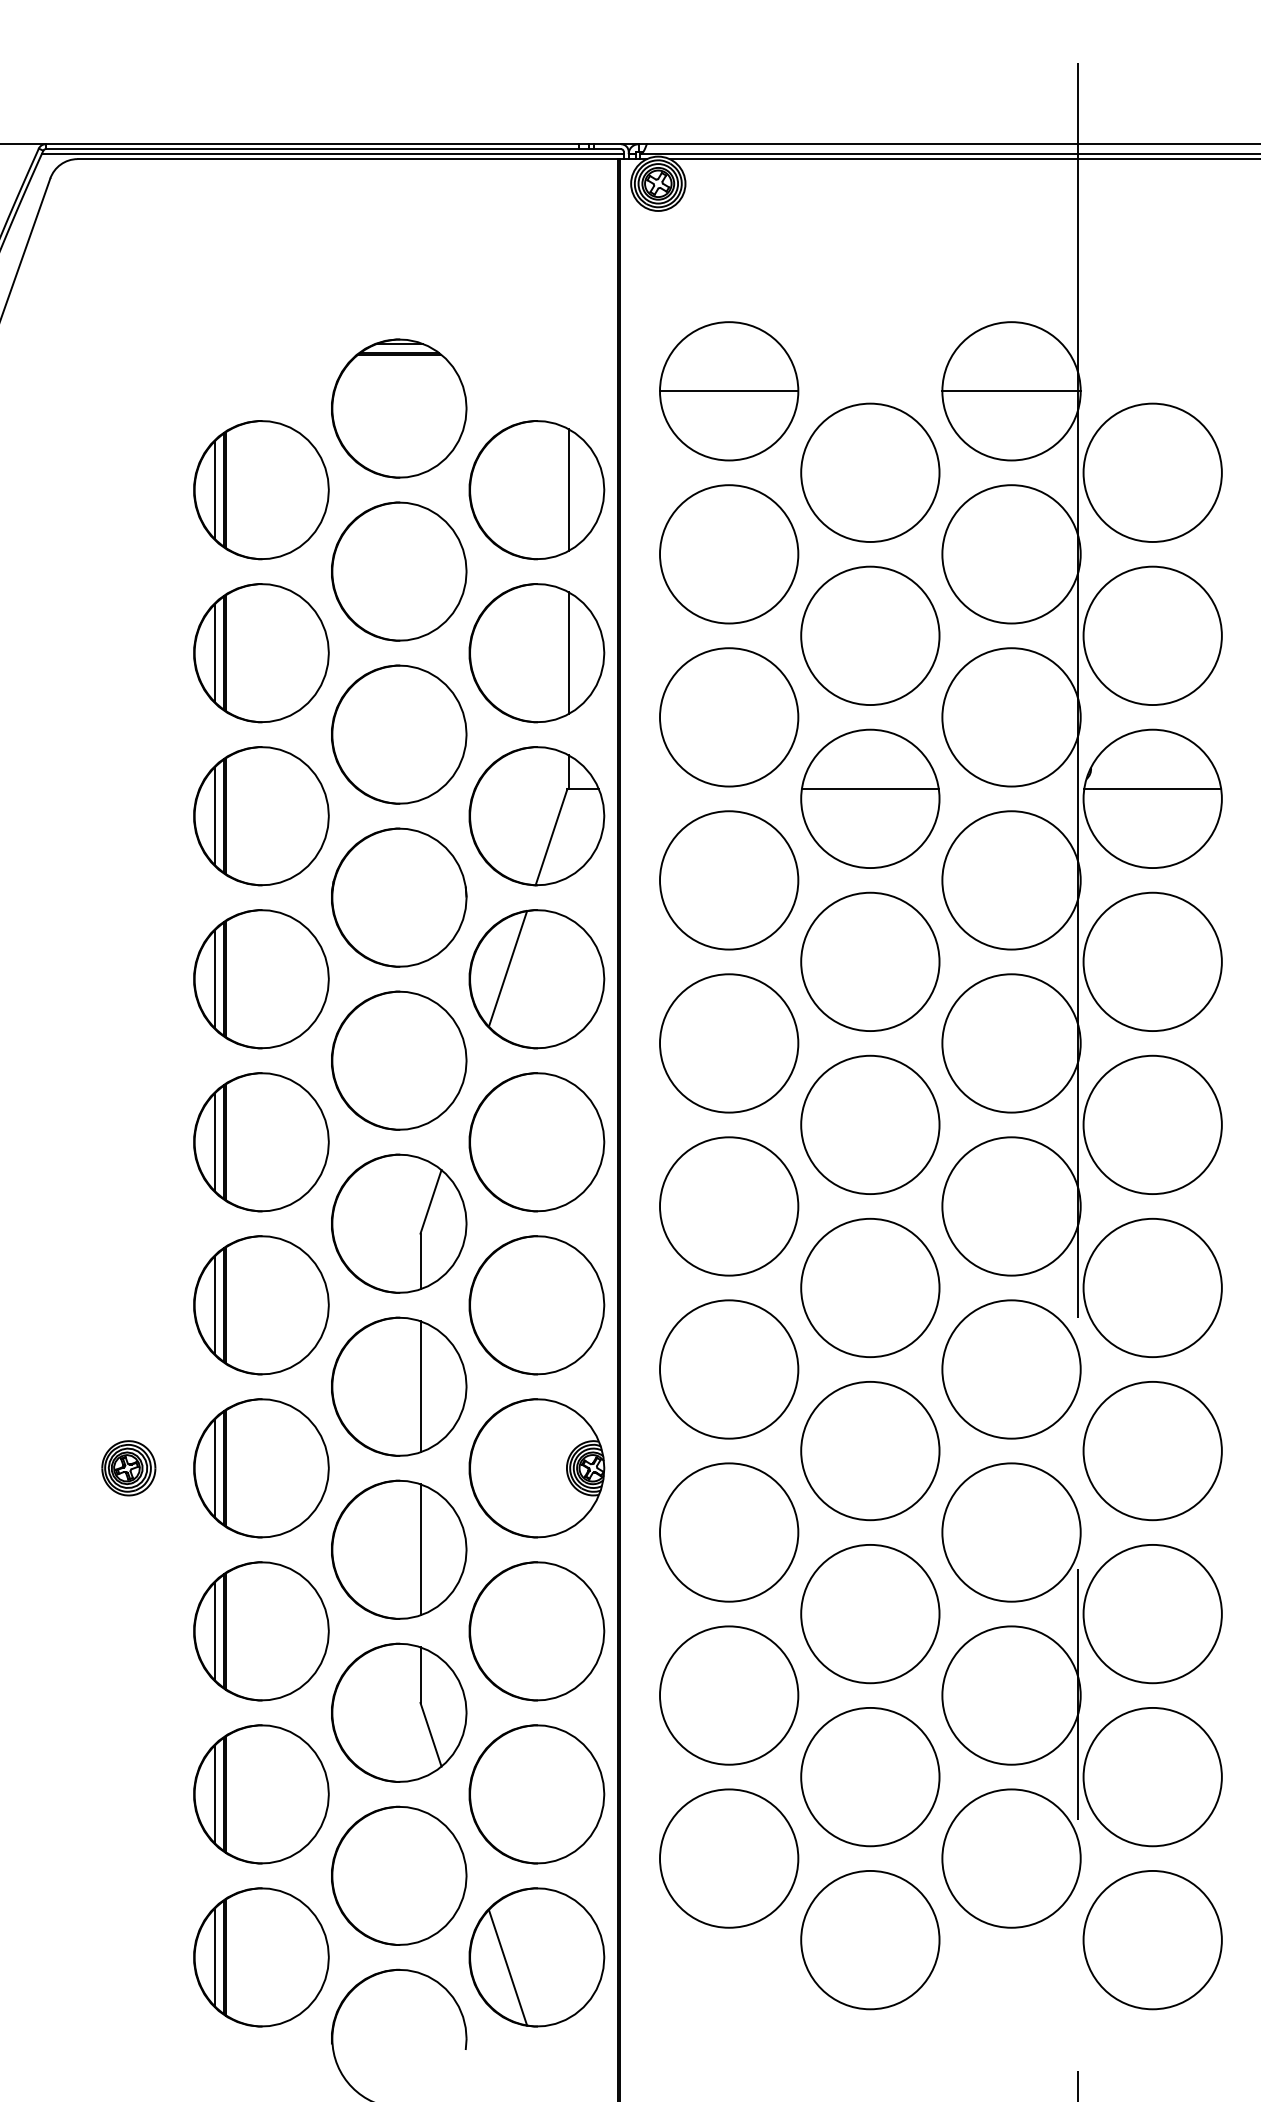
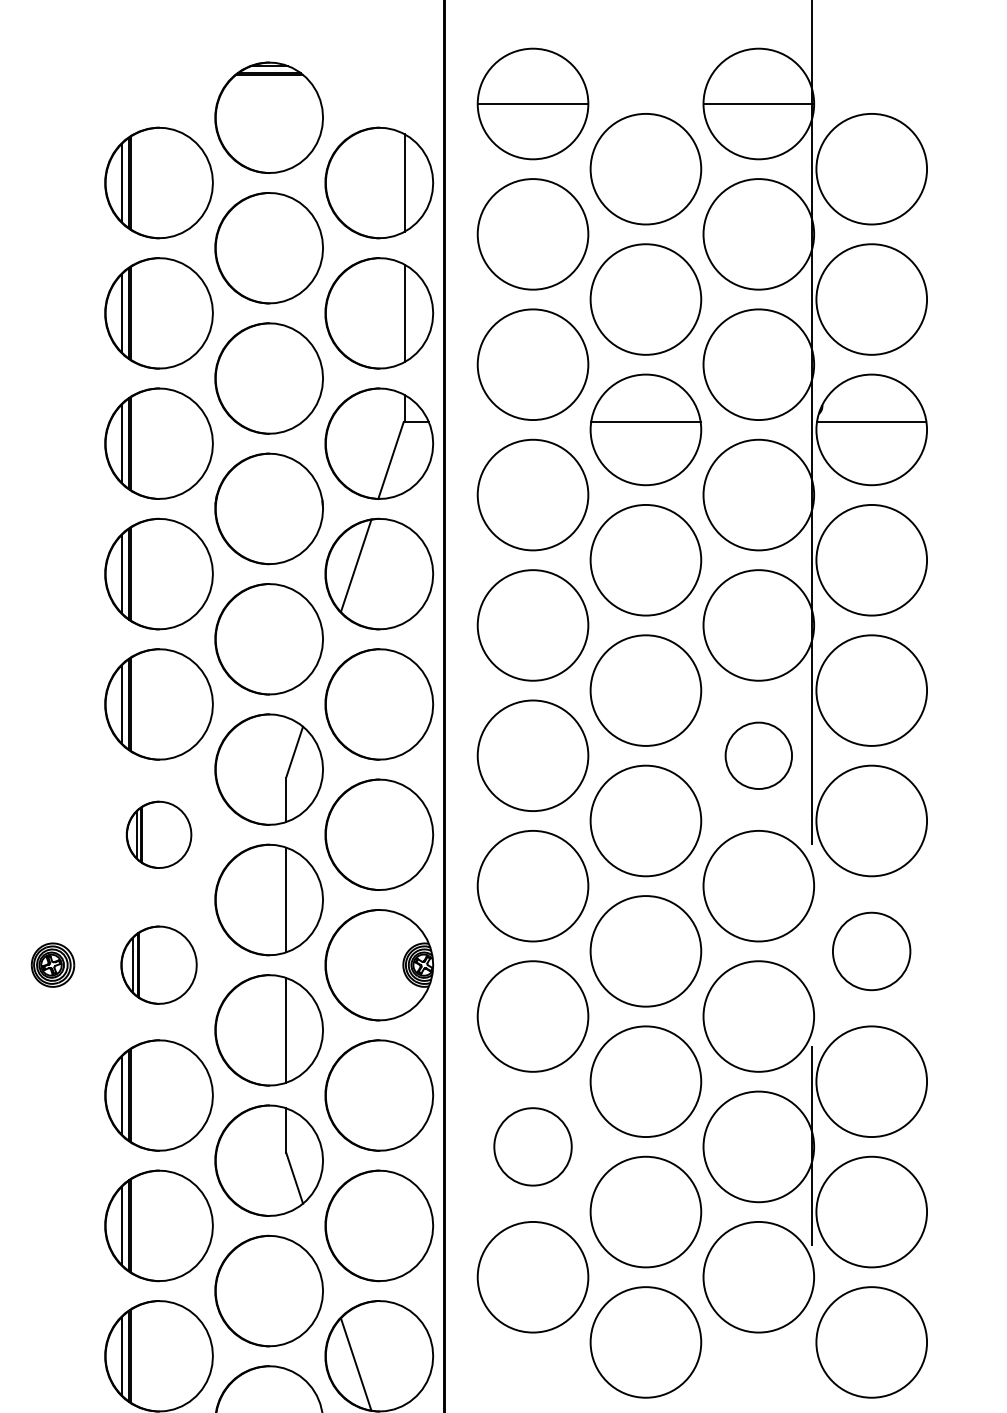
circle: (1011, 1206) -> (758, 755), size x0.6
part: (261, 1305) -> (159, 834), size x0.6
circle: (1152, 1451) -> (871, 951), size x0.7
part: (261, 1468) -> (159, 965), size x0.7
circle: (729, 1695) -> (533, 1146), size x0.7

